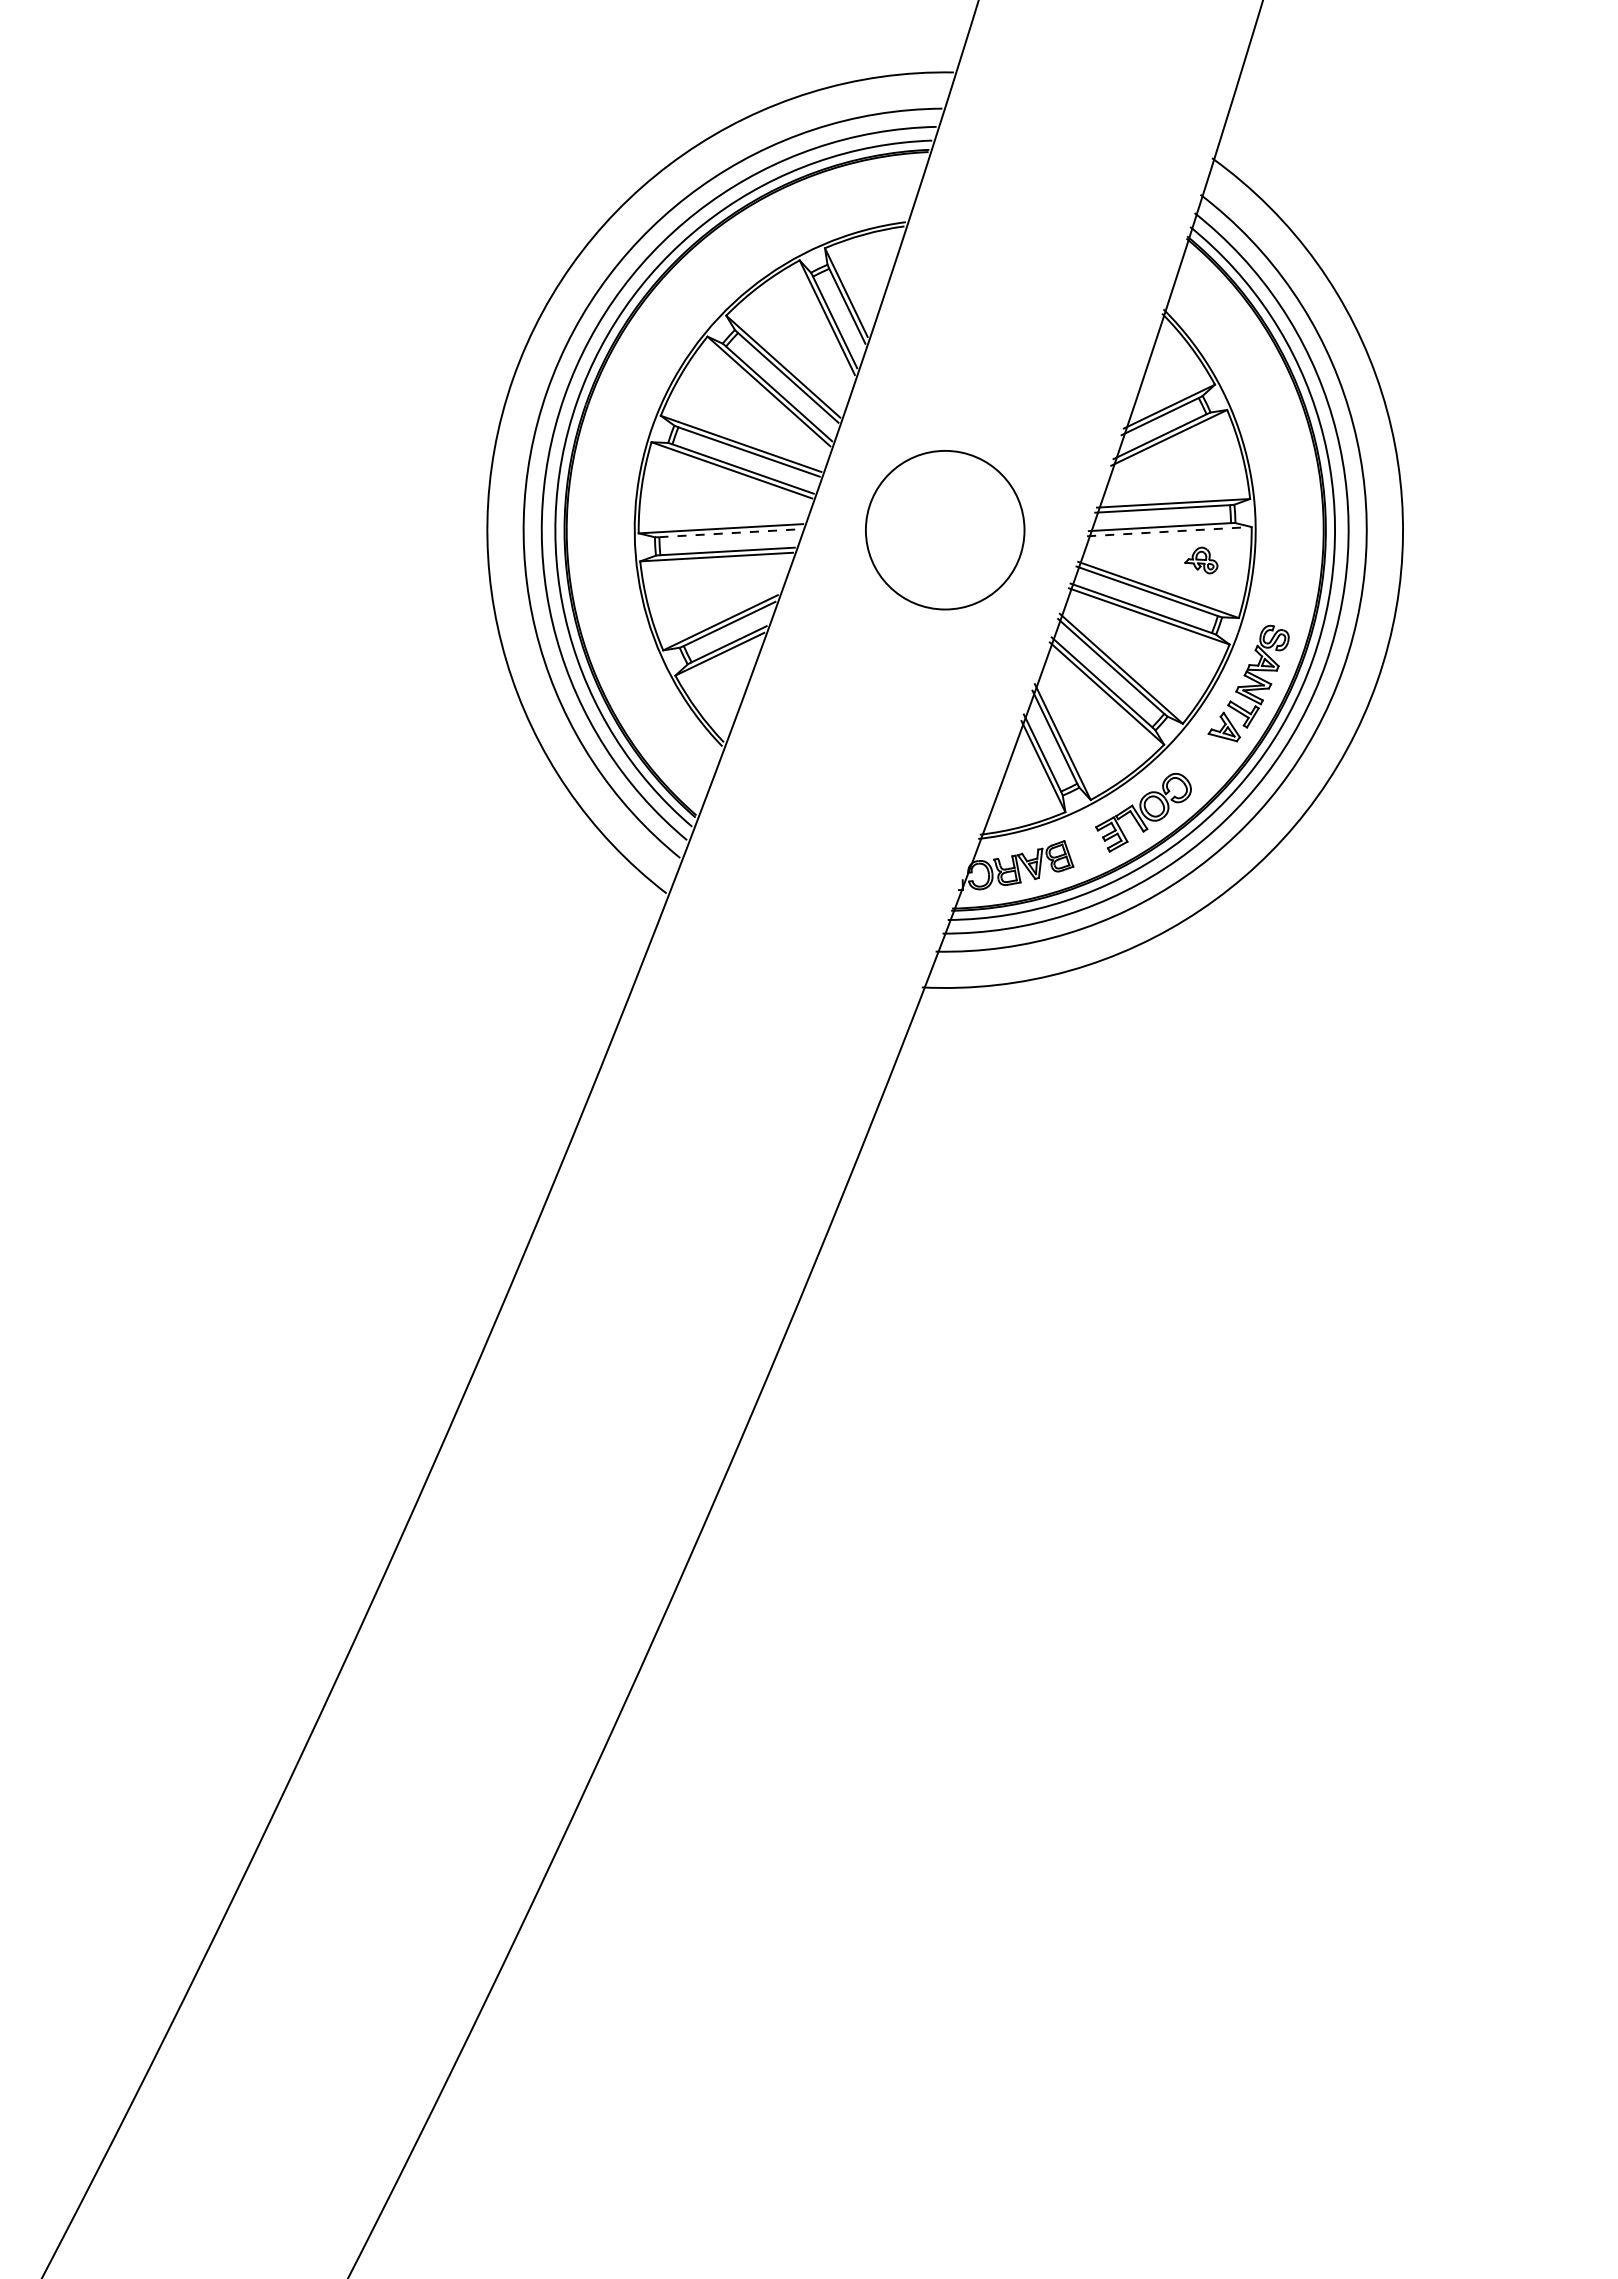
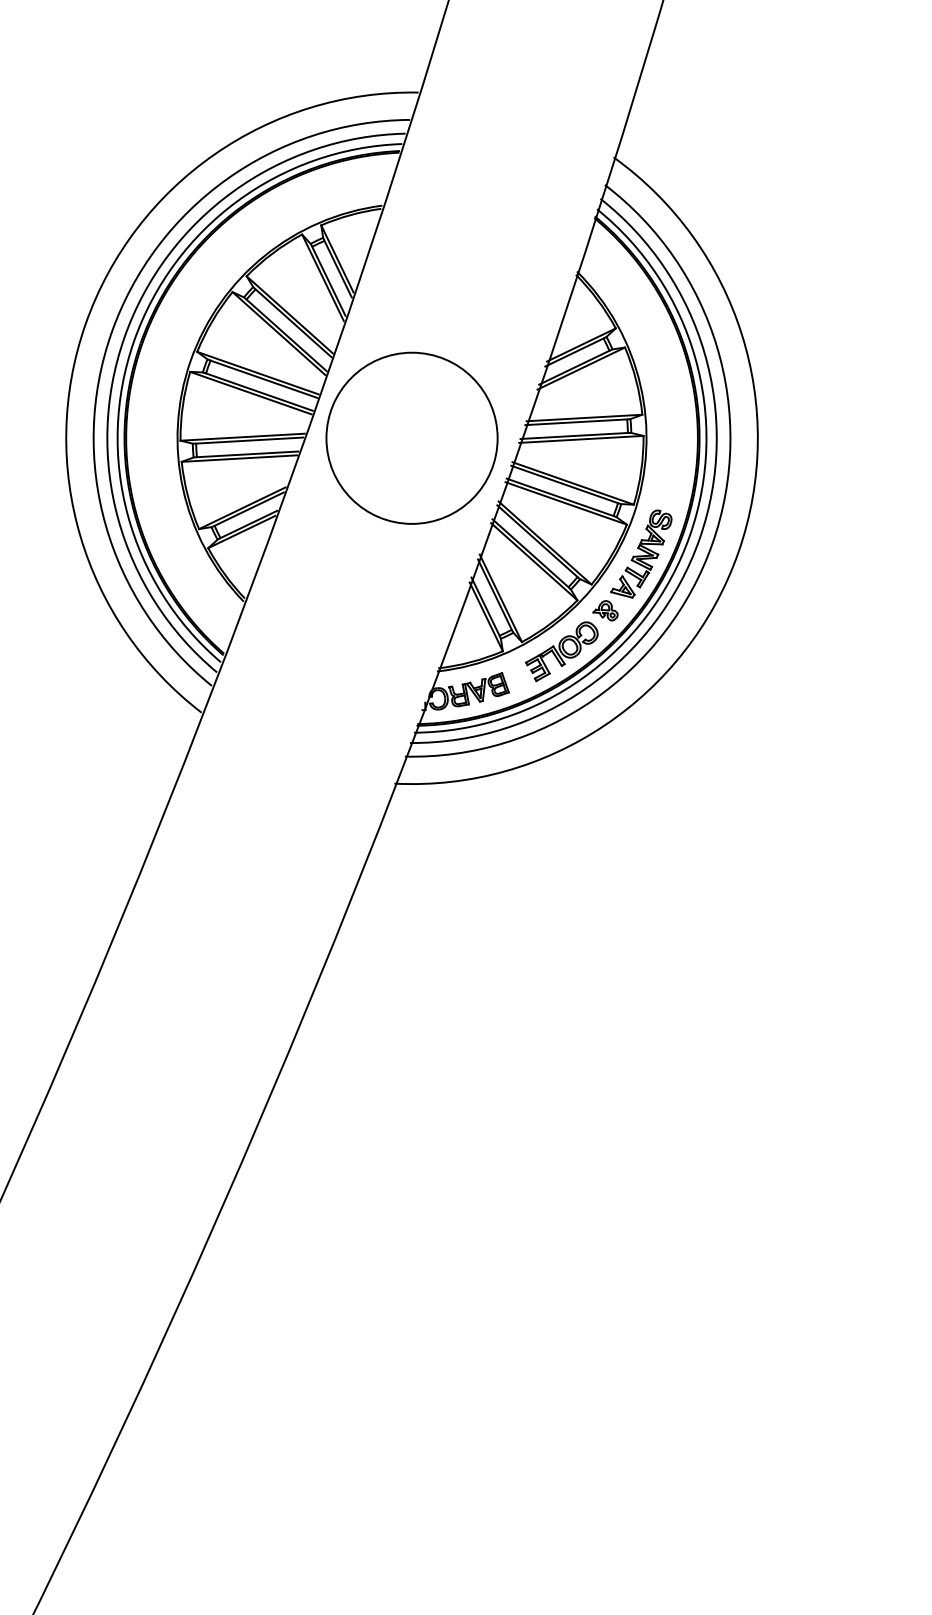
circle: (944, 529) -> (411, 437), size x1.43
line: (1169, 531) -> (581, 439), dashed -> solid
line: (730, 533) -> (249, 440), dashed -> solid
part: (1201, 560) -> (605, 610), moved

